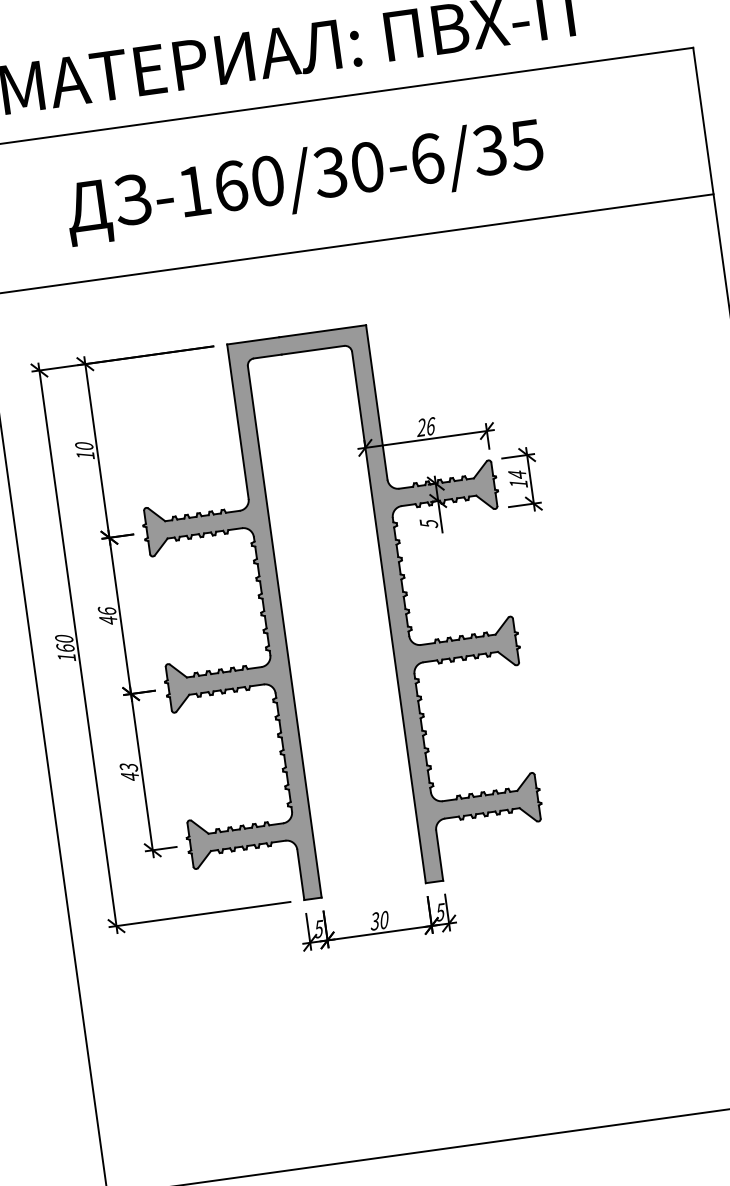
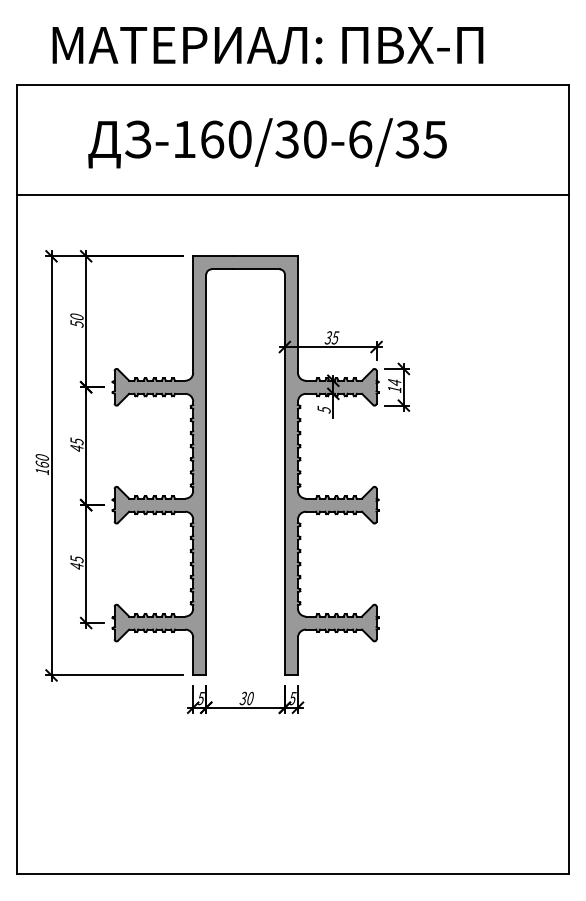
text: (425, 426) -> (331, 337), 26 -> 35
text: (84, 454) -> (76, 323), 10 -> 50
text: (106, 611) -> (76, 441), 46 -> 45
text: (128, 766) -> (76, 558), 43 -> 45

